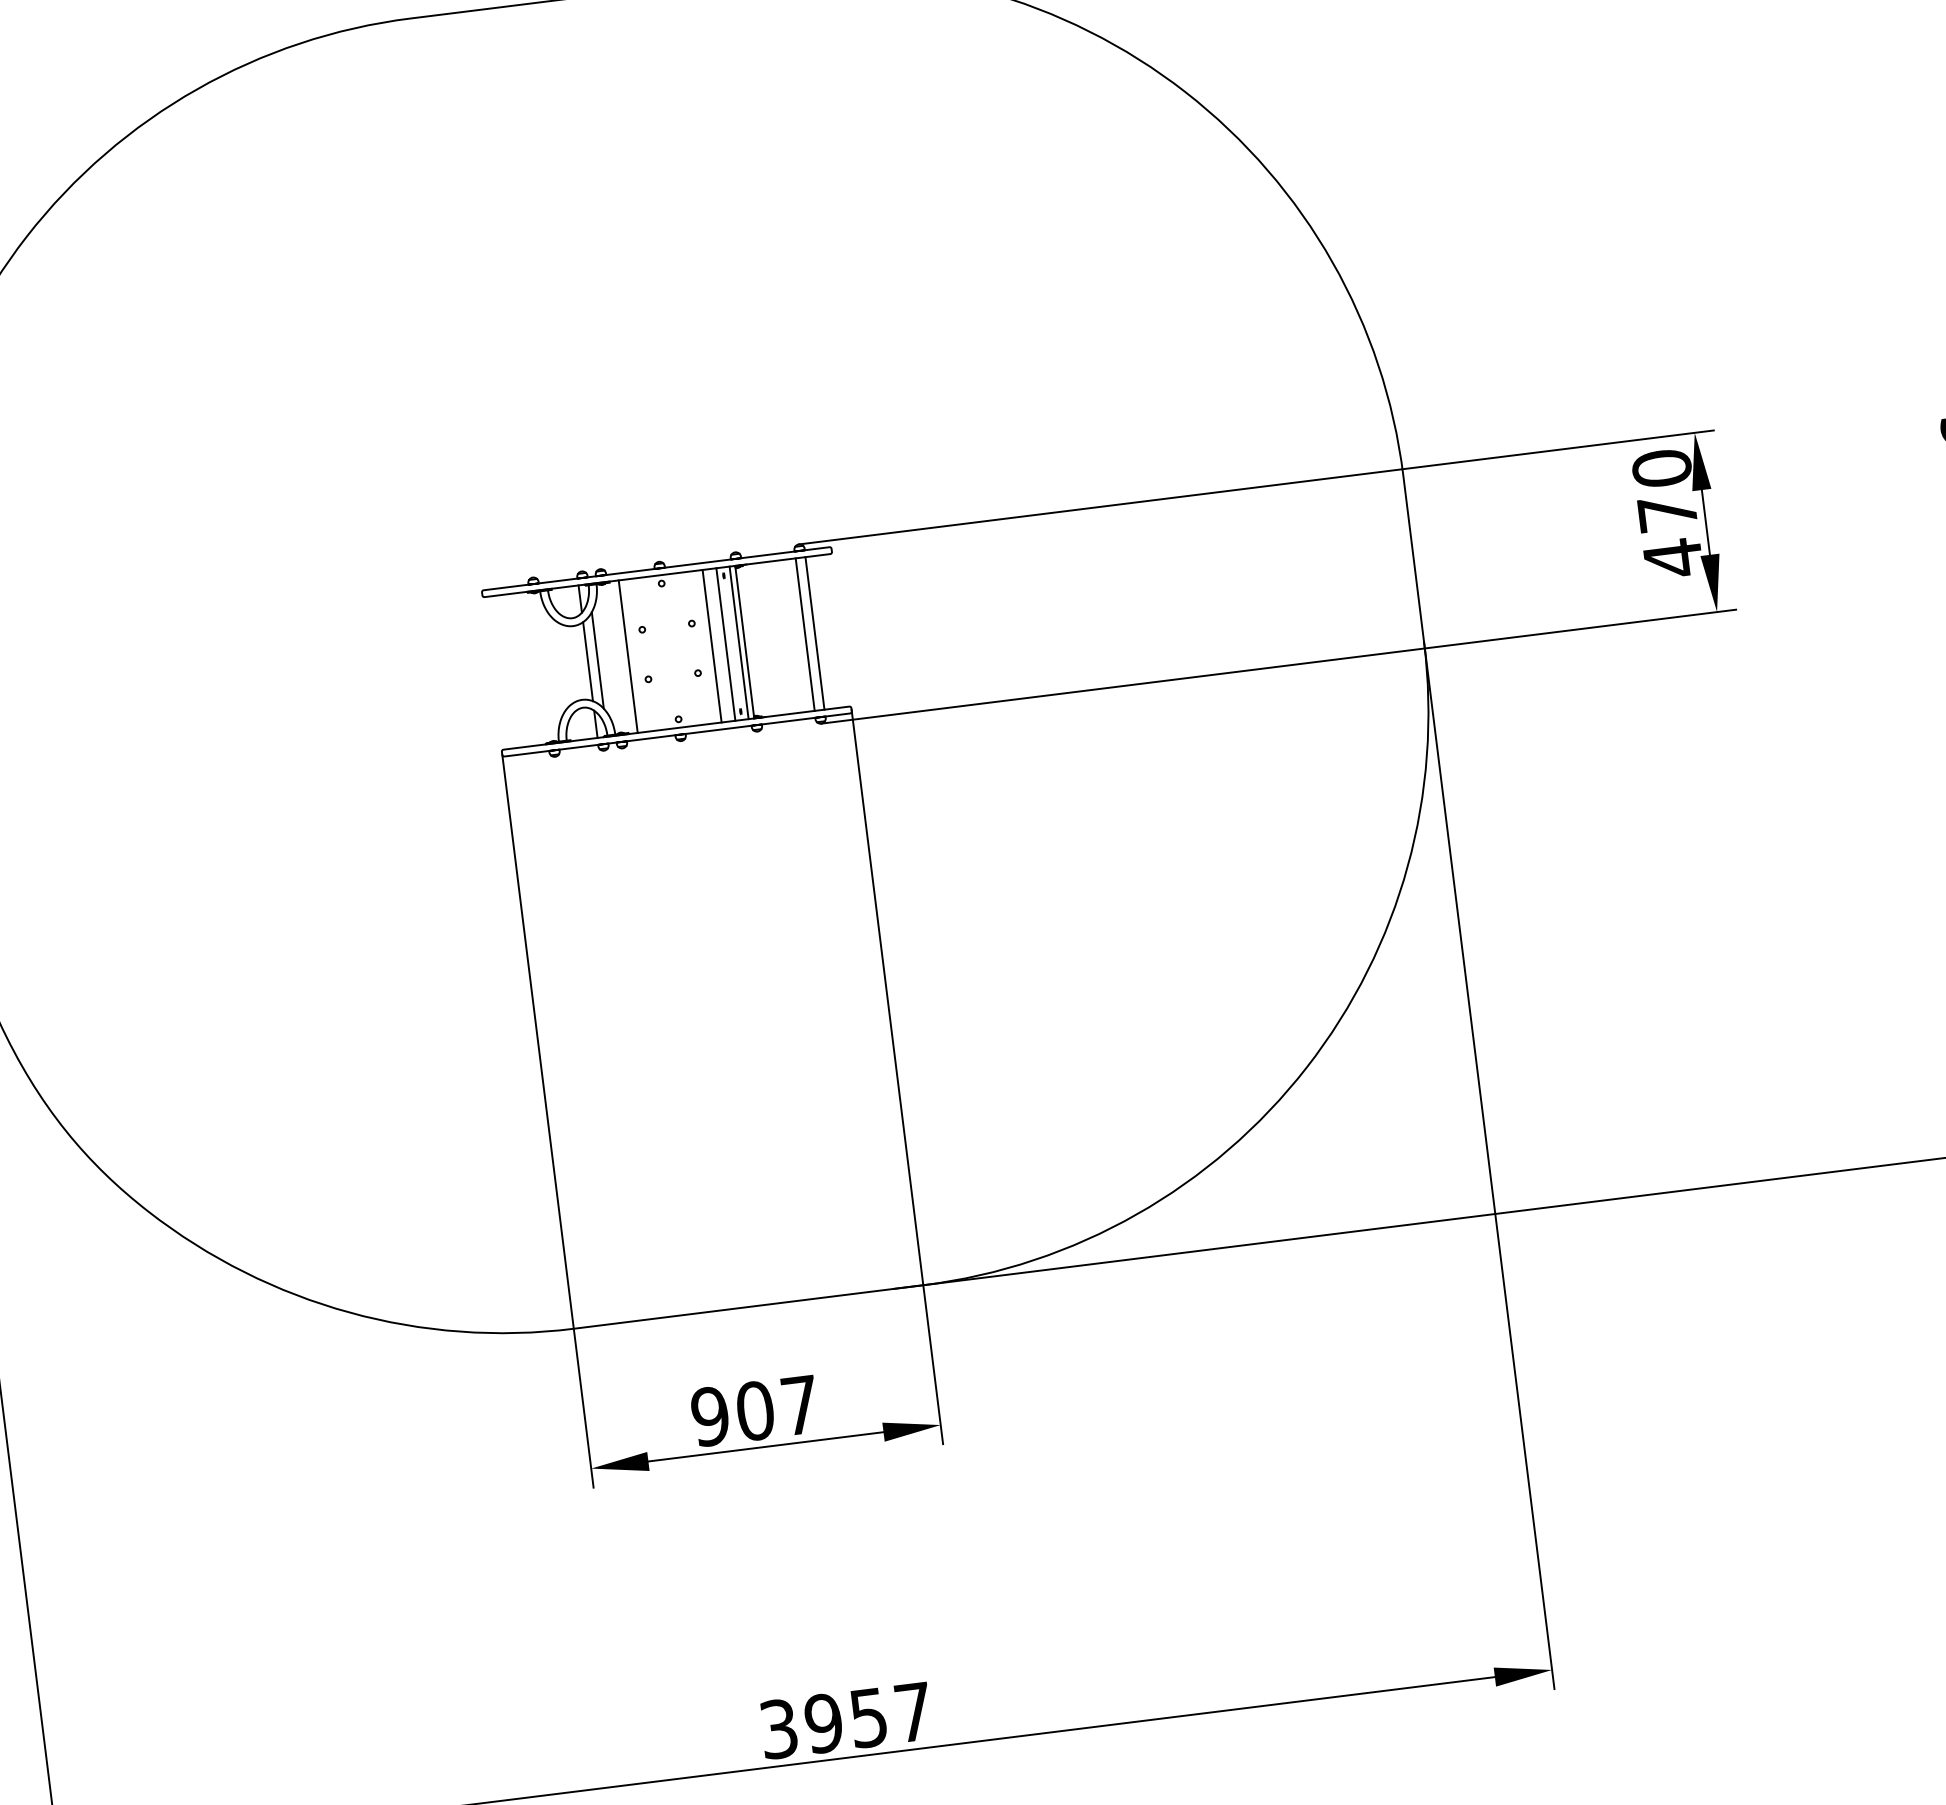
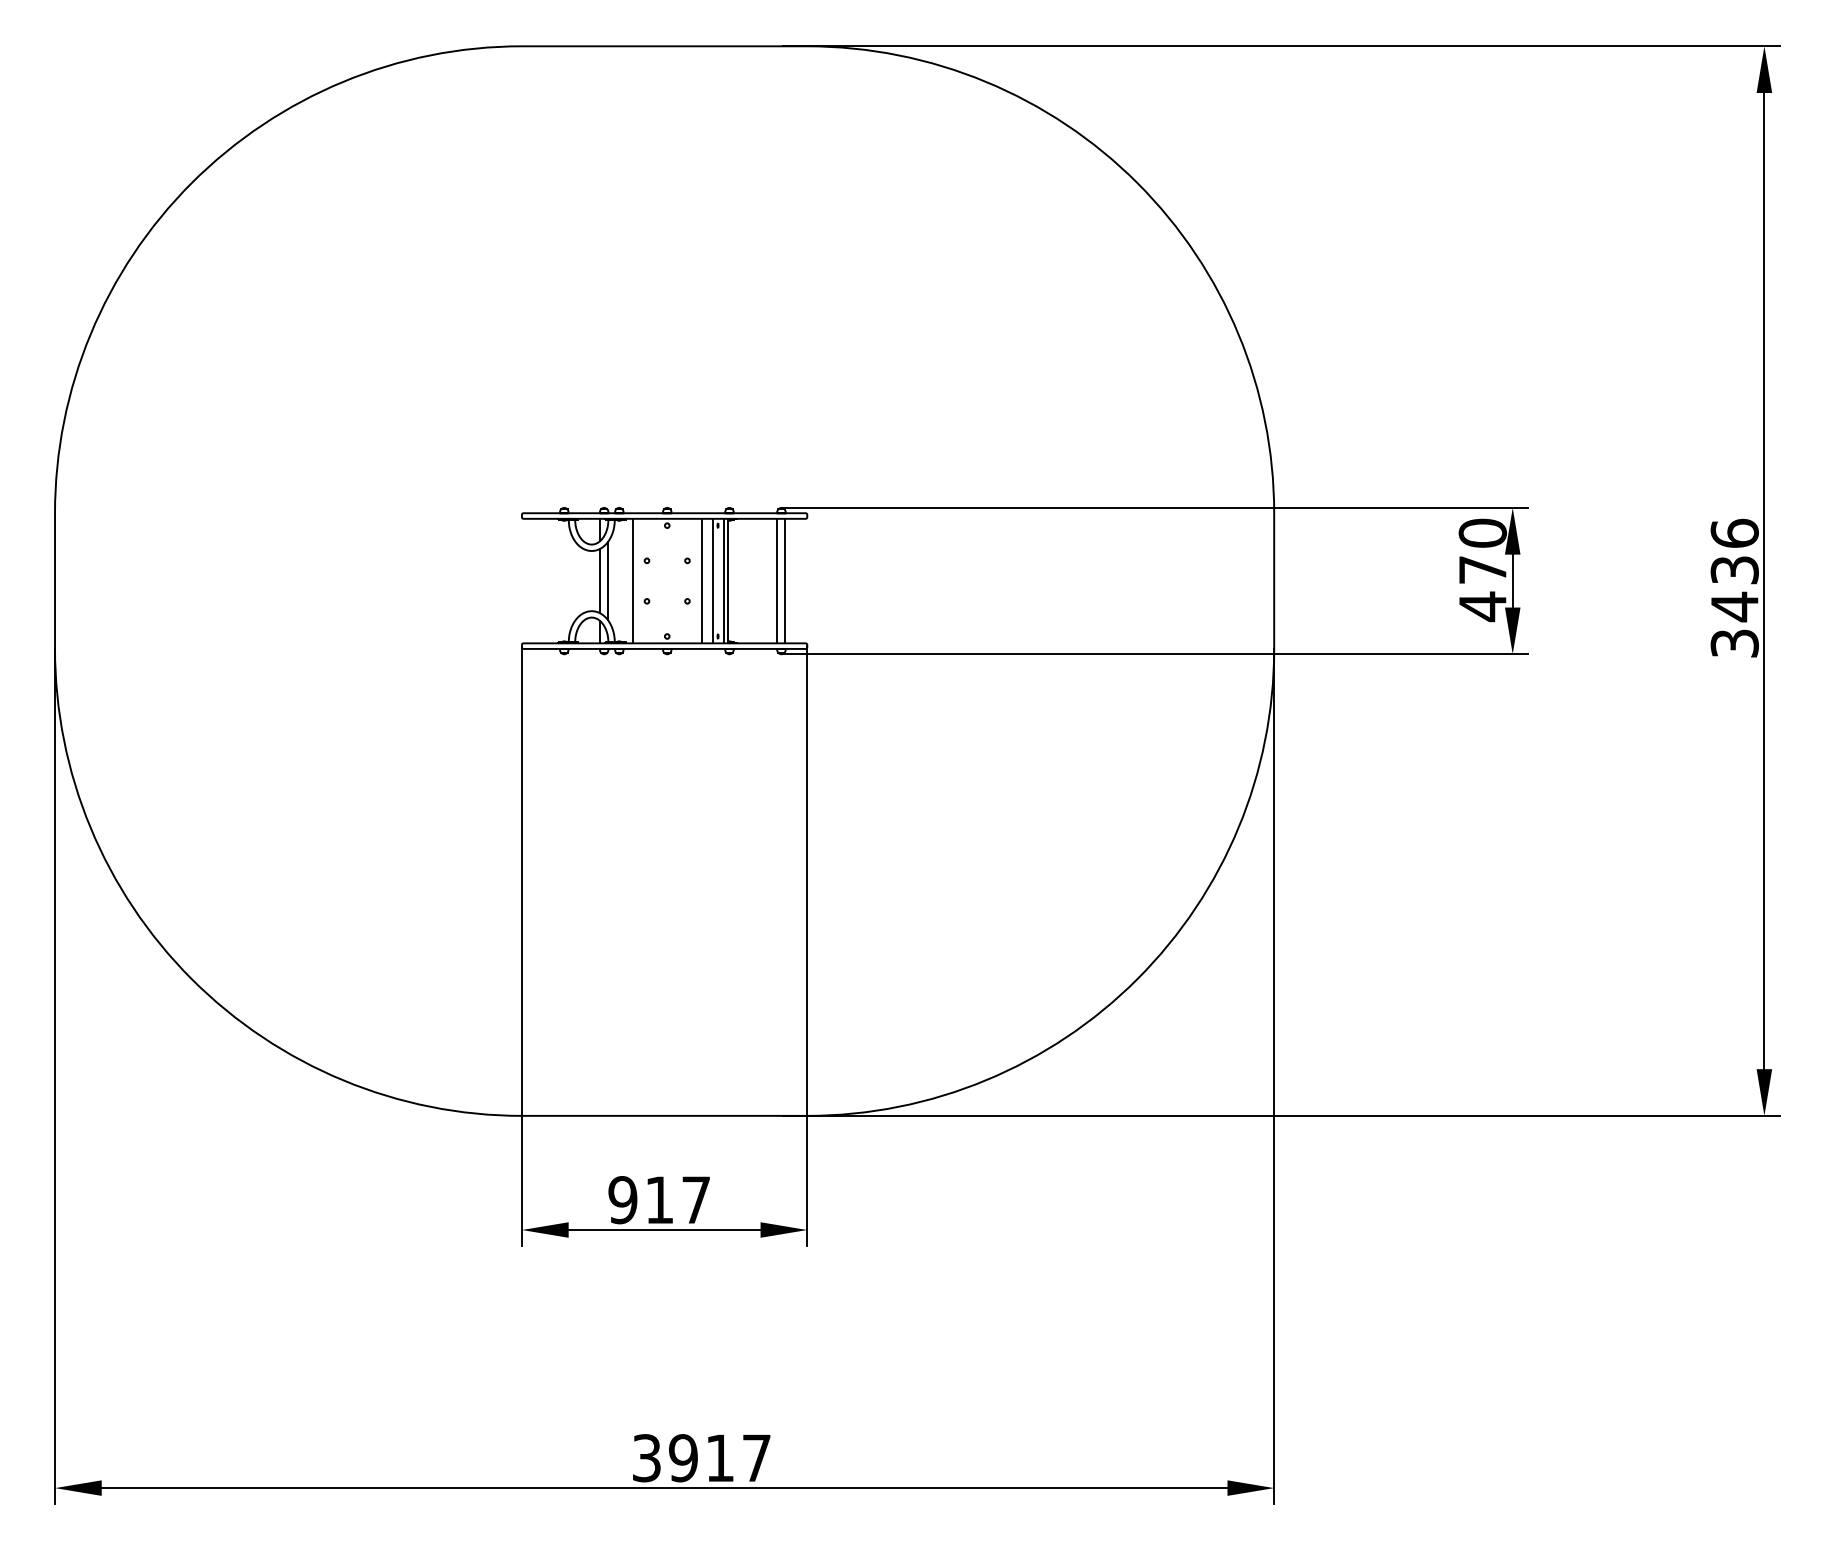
text: (755, 1411) -> (659, 1200), 907 -> 917
text: (868, 1718) -> (719, 1458), 3957 -> 3917

